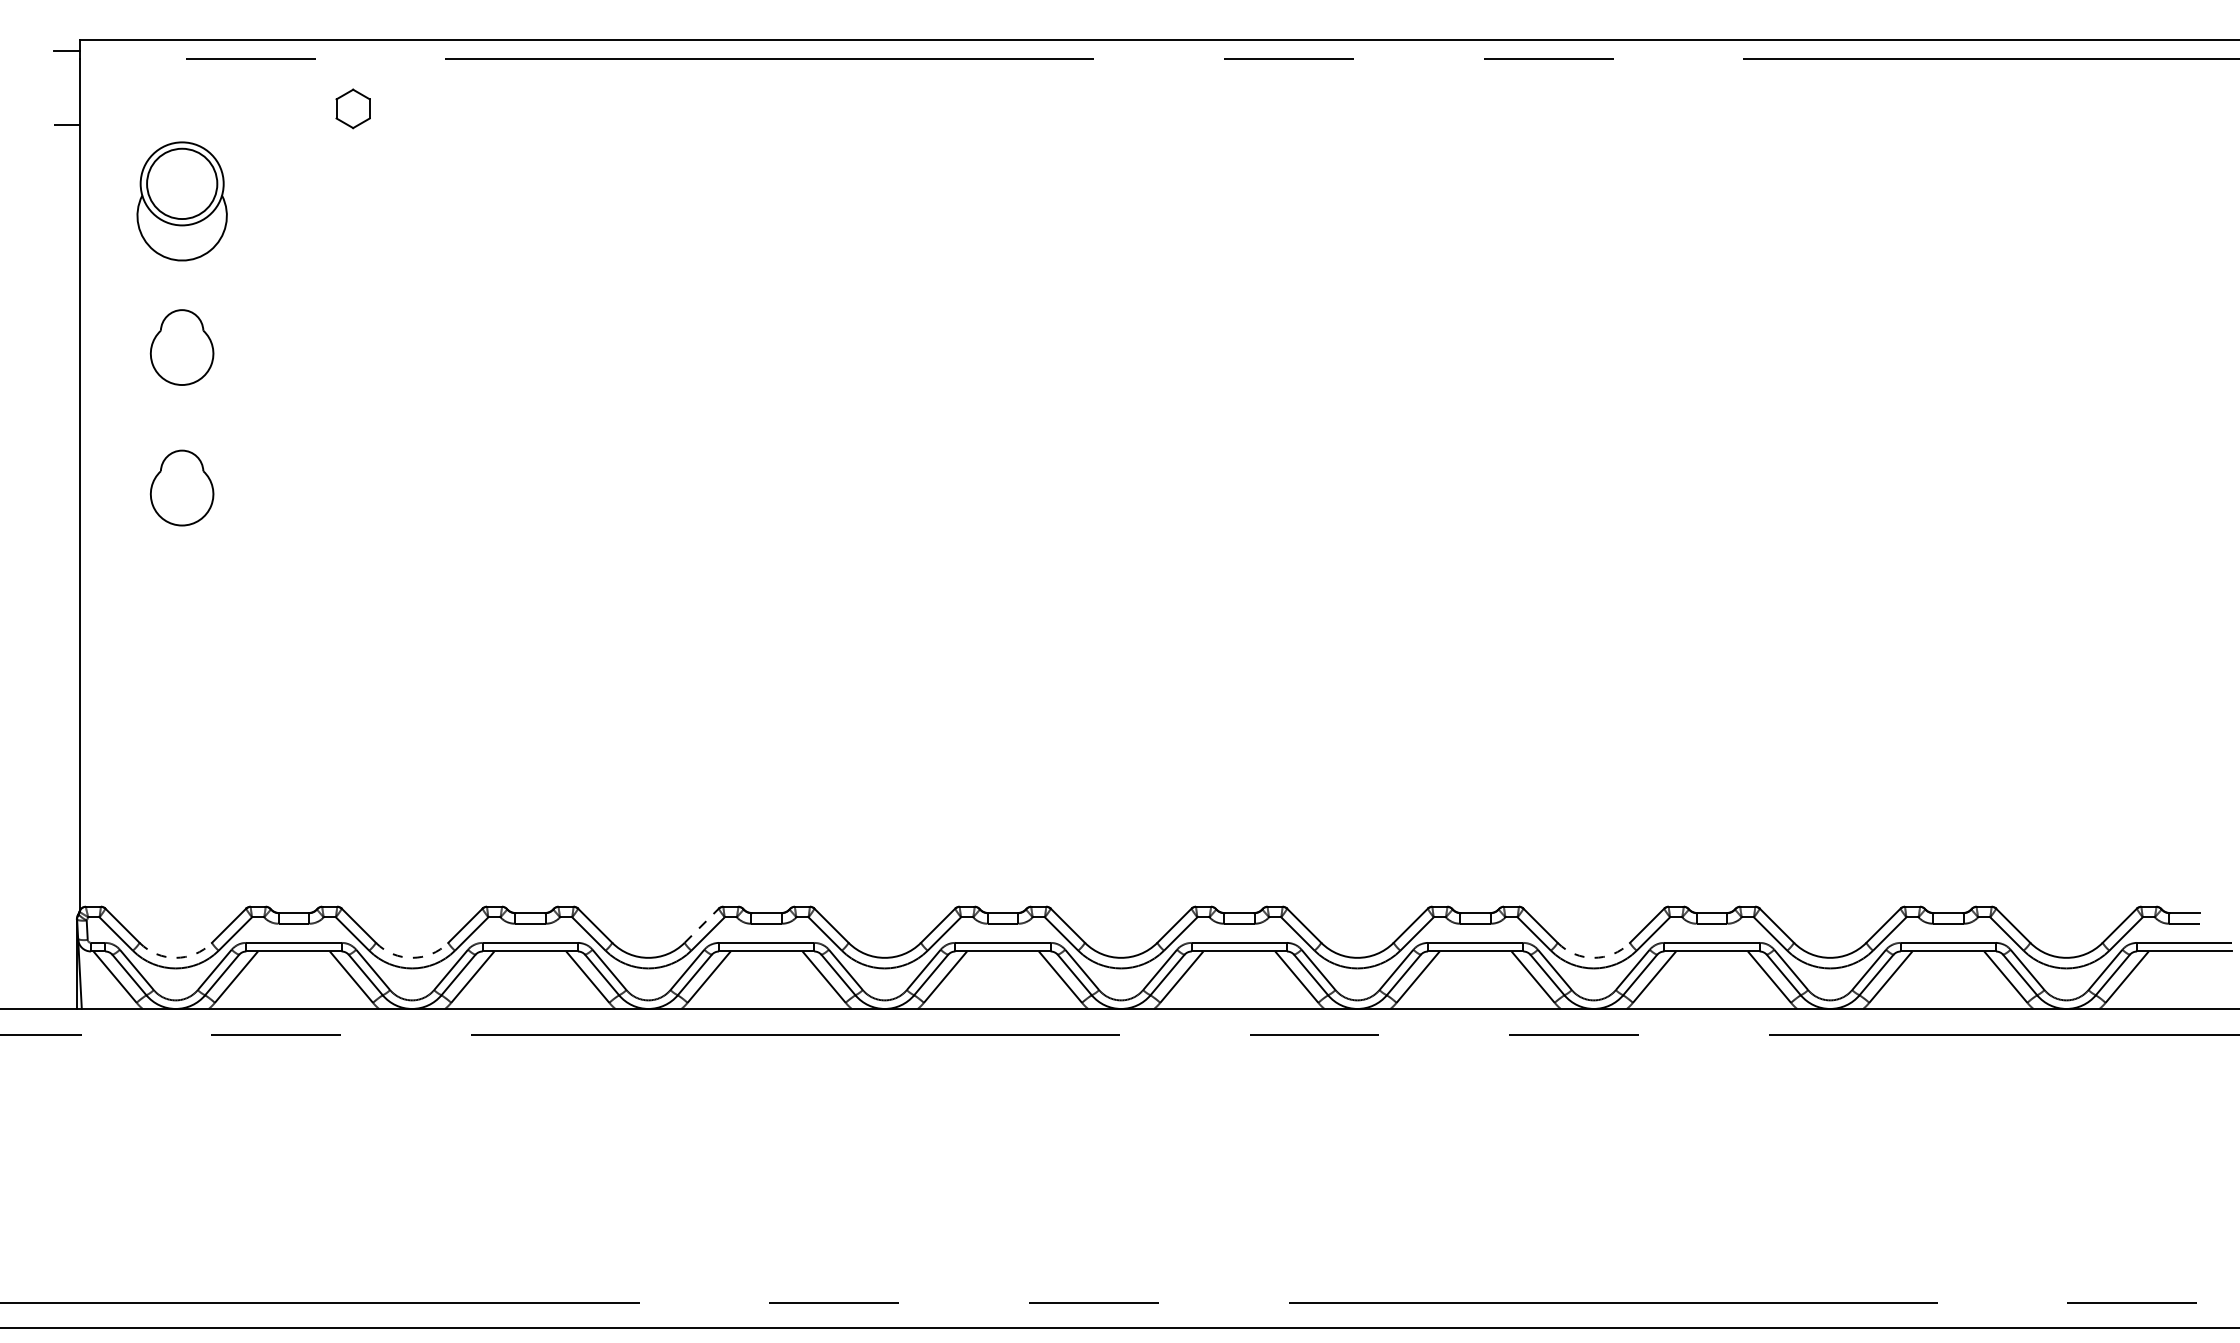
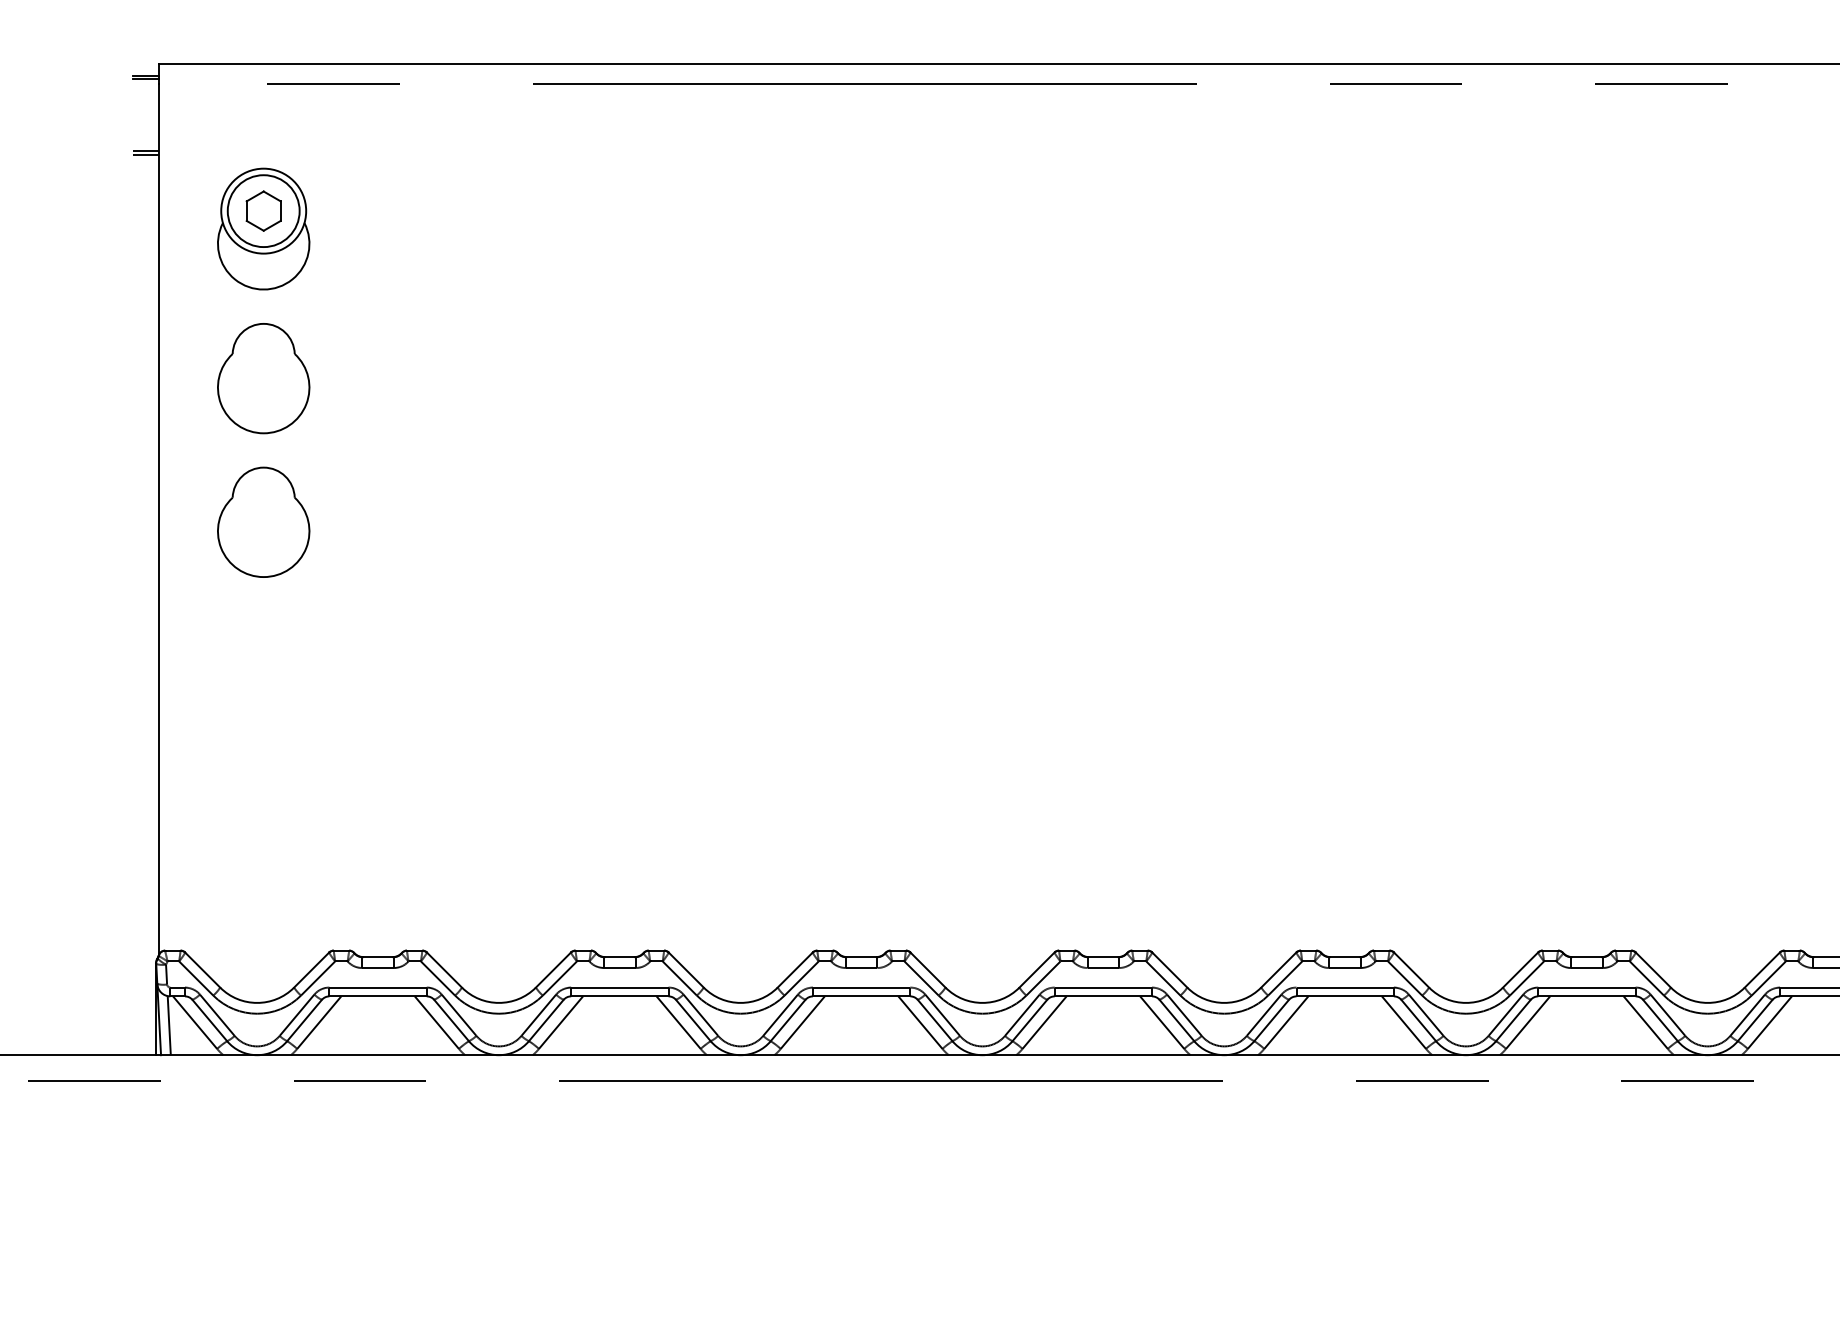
line: (66, 54) -> (145, 78), added
part: (352, 108) -> (263, 210), moved
line: (66, 128) -> (145, 154), added
part: (181, 347) -> (263, 378), size x1.43
part: (181, 487) -> (263, 521), size x1.43
line: (702, 925) -> (795, 969), dashed -> solid
arc: (175, 957) -> (256, 1002), dashed -> solid
arc: (412, 957) -> (499, 1002), dashed -> solid
arc: (1593, 957) -> (1707, 1002), dashed -> solid
line: (89, 979) -> (168, 1025), added

